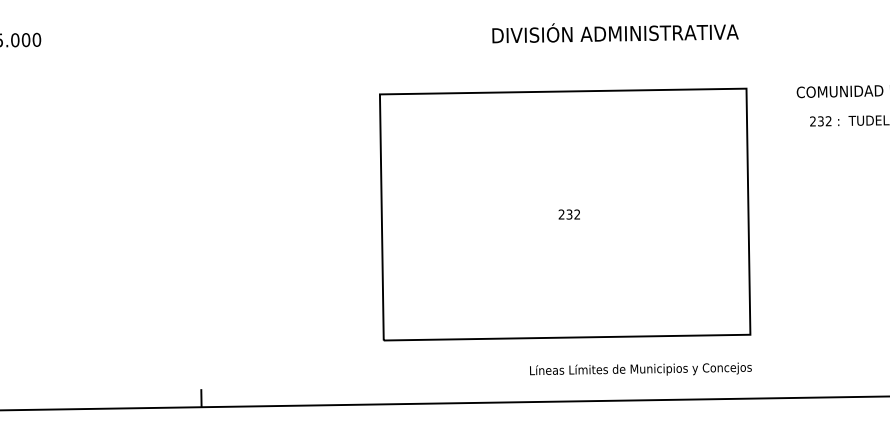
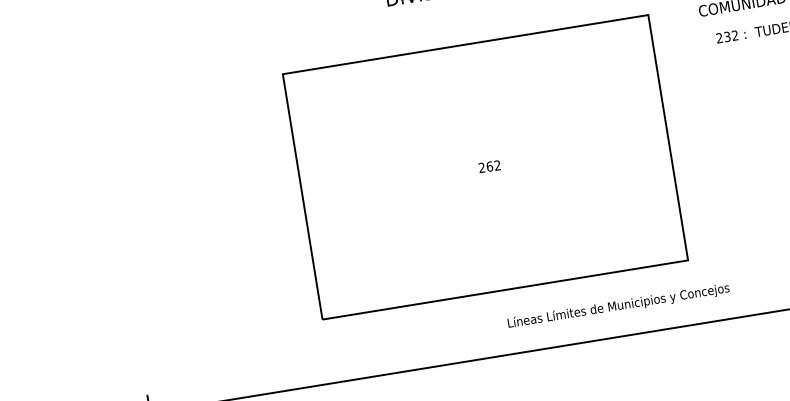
text: (569, 214) -> (489, 166), 232 -> 262
text: (640, 368) -> (618, 305), moved

